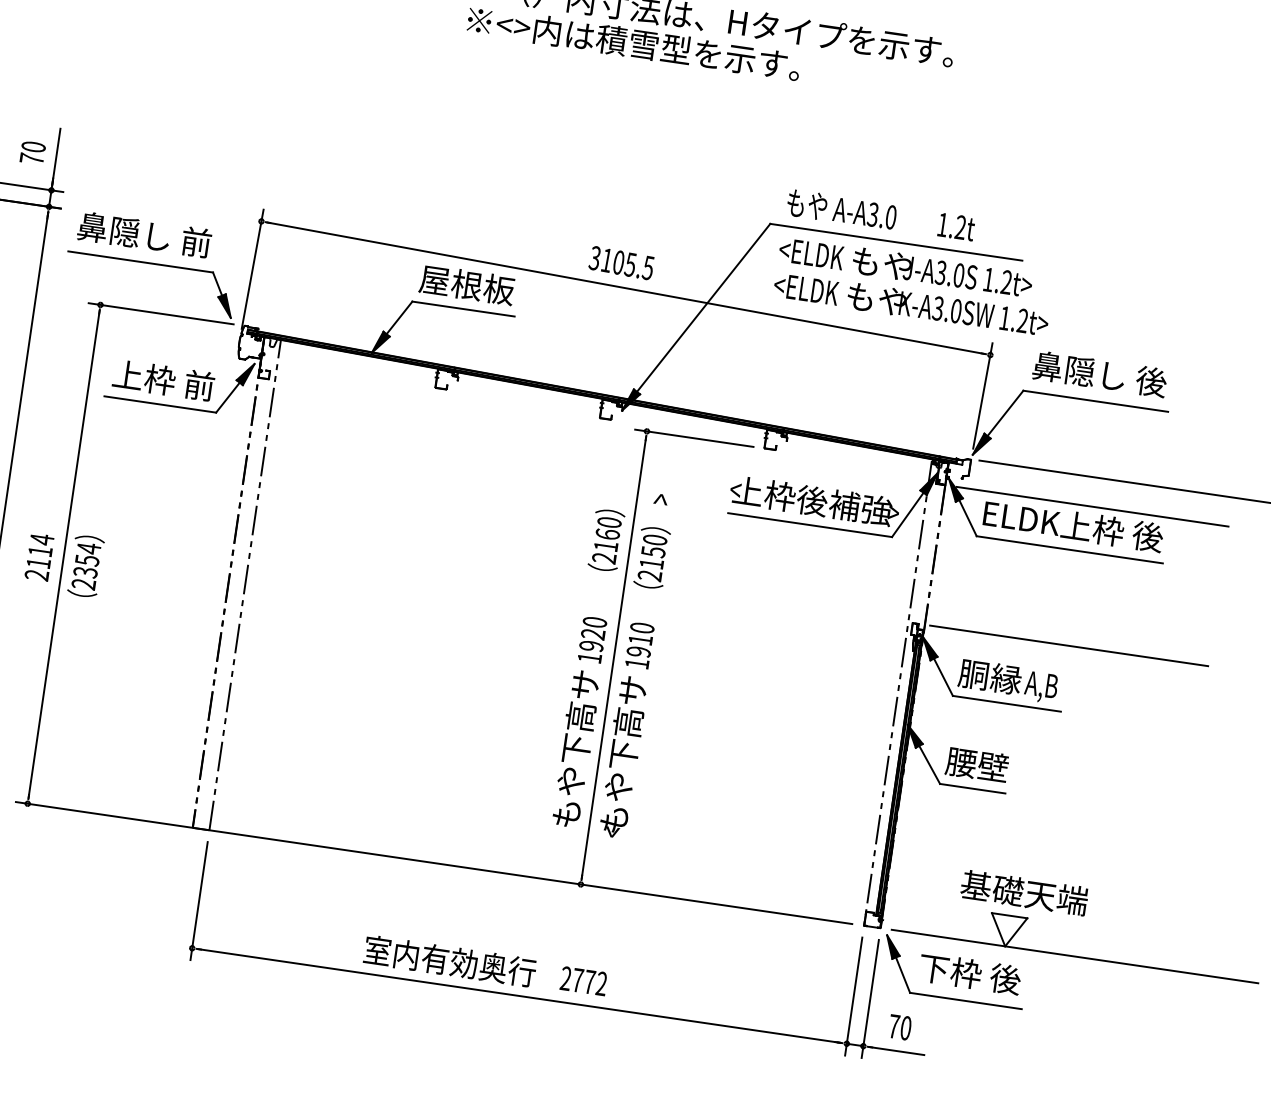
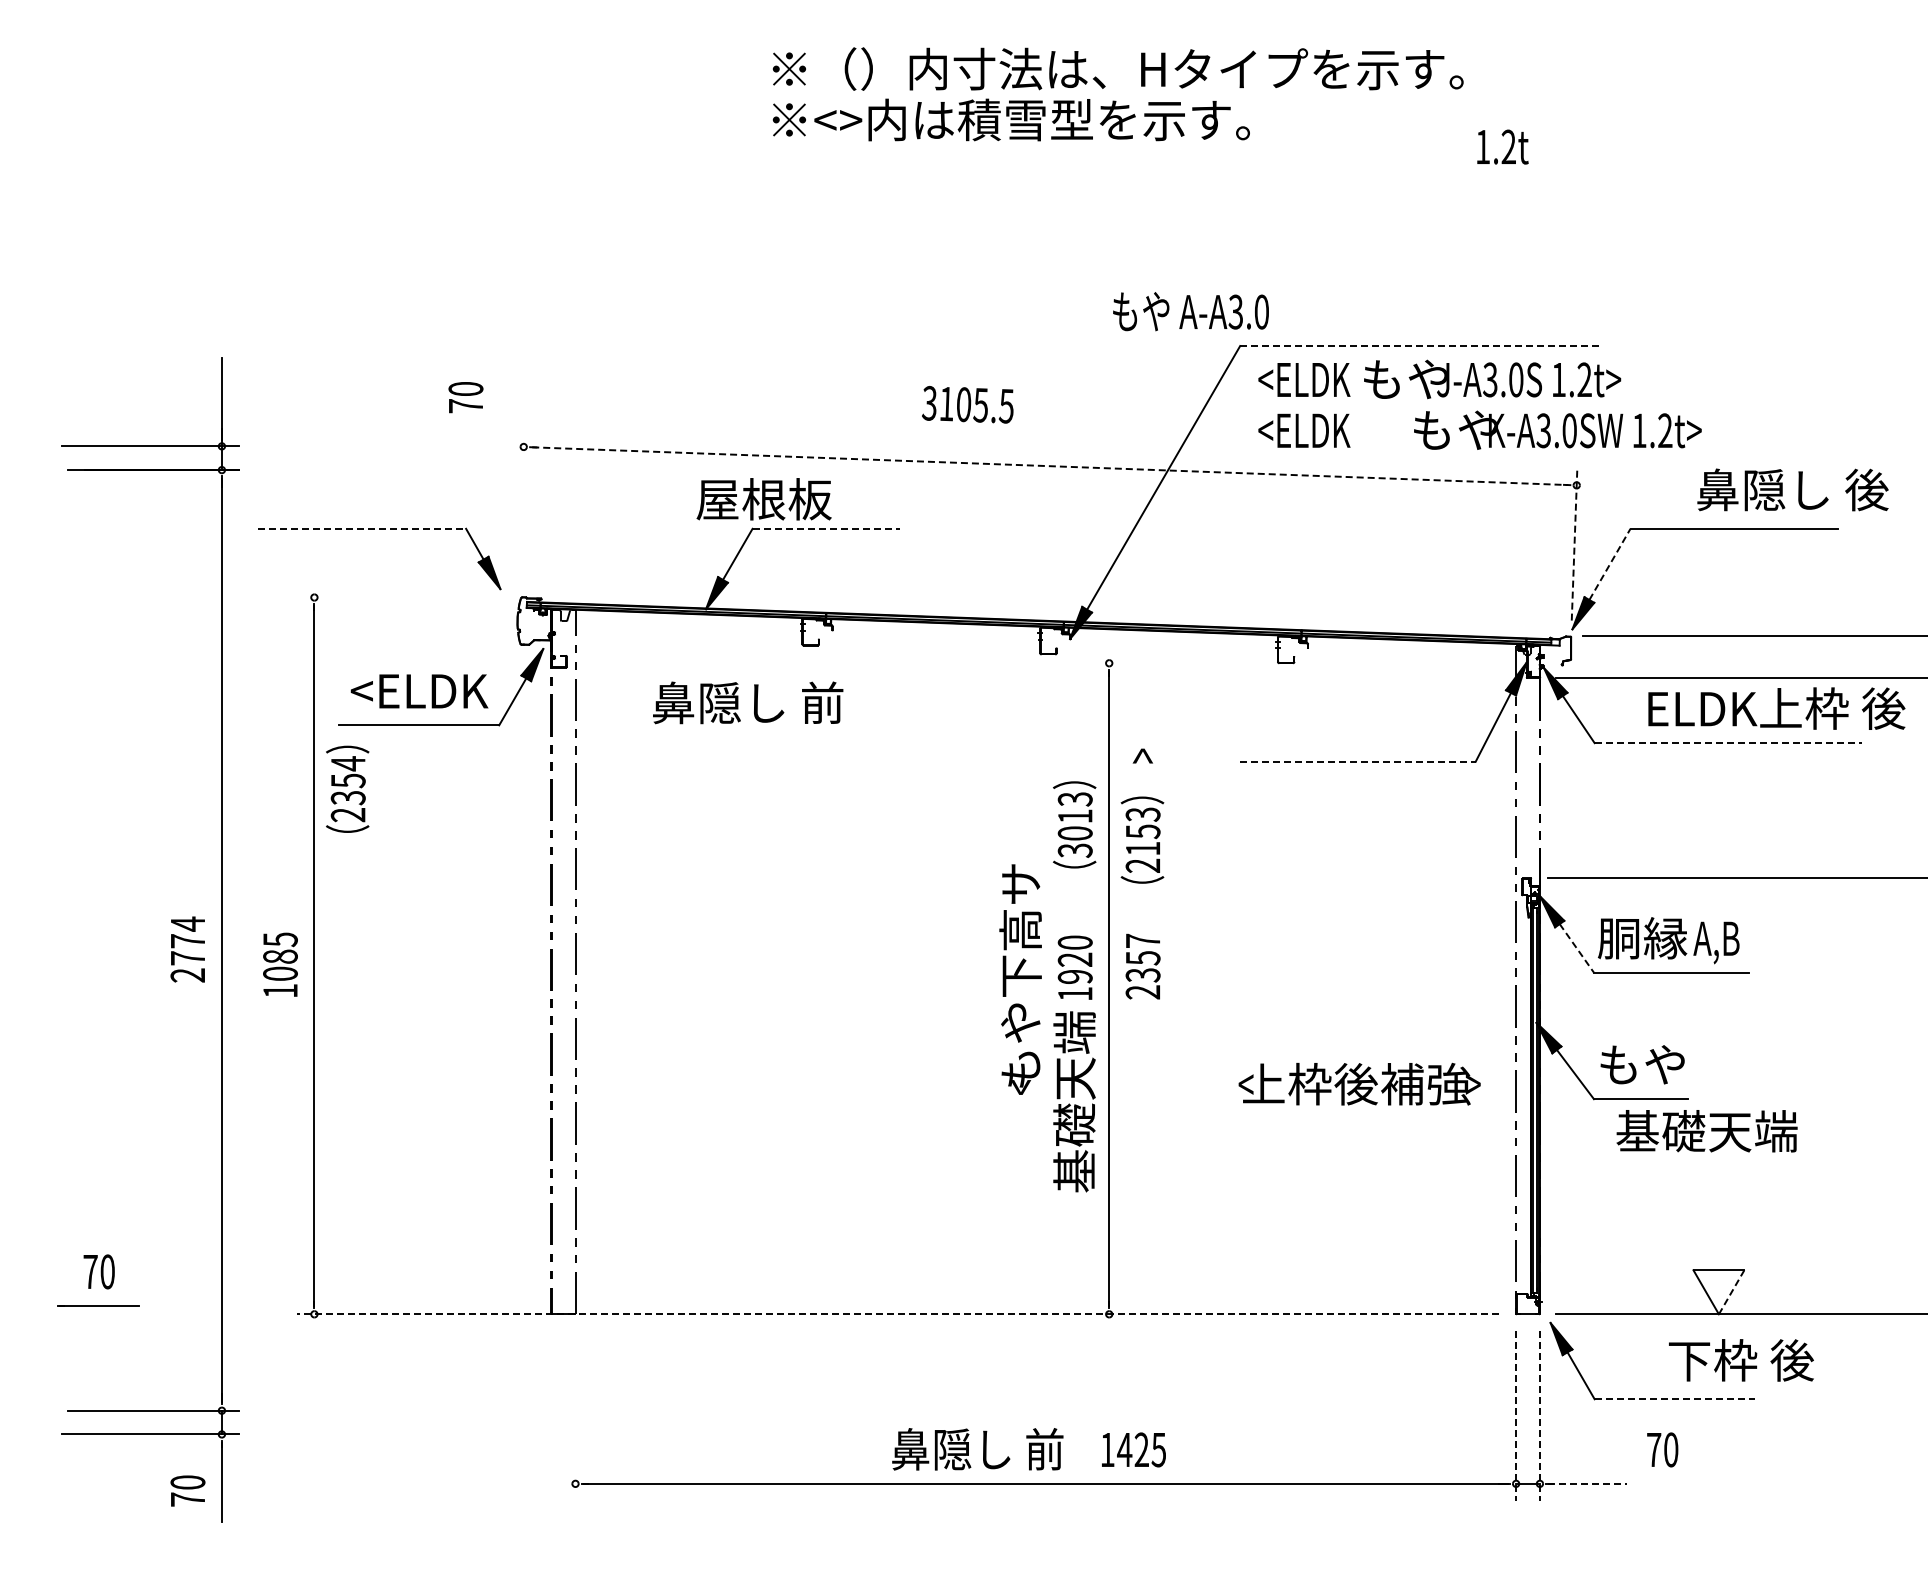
text: (32, 152) -> (465, 397), moved
text: (841, 209) -> (1190, 311), moved
text: (956, 226) -> (1502, 146), moved
text: (144, 234) -> (748, 702), moved
line: (896, 242) -> (1421, 346), solid -> dashed
line: (140, 261) -> (362, 528), solid -> dashed
text: (621, 262) -> (967, 404), moved
line: (252, 269) -> (521, 516), removed
text: (466, 285) -> (763, 499), moved
line: (626, 288) -> (1050, 466), solid -> dashed
line: (463, 308) -> (826, 528), solid -> dashed
text: (947, 309) -> (1557, 429), moved
line: (161, 313) -> (401, 597), removed
text: (1099, 373) -> (1792, 489), moved
text: (163, 380) -> (418, 690), 上枠 前 -> <ELDK
line: (982, 395) -> (1574, 544), solid -> dashed
line: (1005, 412) -> (1610, 563), solid -> dashed
line: (694, 438) -> (1177, 663), removed
text: (814, 500) -> (1359, 1083), moved
line: (810, 525) -> (1358, 761), solid -> dashed
text: (1073, 525) -> (1776, 708), moved
text: (654, 539) -> (1142, 814), 2150 -> 2153
text: (606, 540) -> (1074, 824), 2160 -> 3013
line: (1069, 550) -> (1728, 743), solid -> dashed
text: (39, 557) -> (280, 965), 2114 -> 1085
text: (85, 565) -> (347, 788), moved
text: (639, 645) -> (1142, 966), 1910 -> 2357
line: (943, 677) -> (1576, 948), solid -> dashed
text: (576, 748) -> (1074, 1123), もや下高サ -> 基礎天端
text: (623, 757) -> (1020, 979), moved
text: (977, 764) -> (1642, 1064), 腰壁 -> もや
line: (434, 863) -> (898, 1314), solid -> dashed
text: (1024, 893) -> (1706, 1131), moved
line: (199, 900) -> (575, 1415), removed
line: (1016, 932) -> (1731, 1292), solid -> dashed
text: (449, 961) -> (940, 1449), 室内有効奥行 -> 鼻隠し 前
text: (970, 974) -> (1741, 1360), moved
text: (584, 980) -> (1133, 1449), 2772 -> 1425
line: (853, 996) -> (1516, 1416), solid -> dashed
line: (869, 999) -> (1539, 1416), solid -> dashed
line: (966, 1001) -> (1675, 1399), solid -> dashed
text: (899, 1027) -> (1662, 1449), moved
line: (897, 1050) -> (1588, 1483), solid -> dashed

